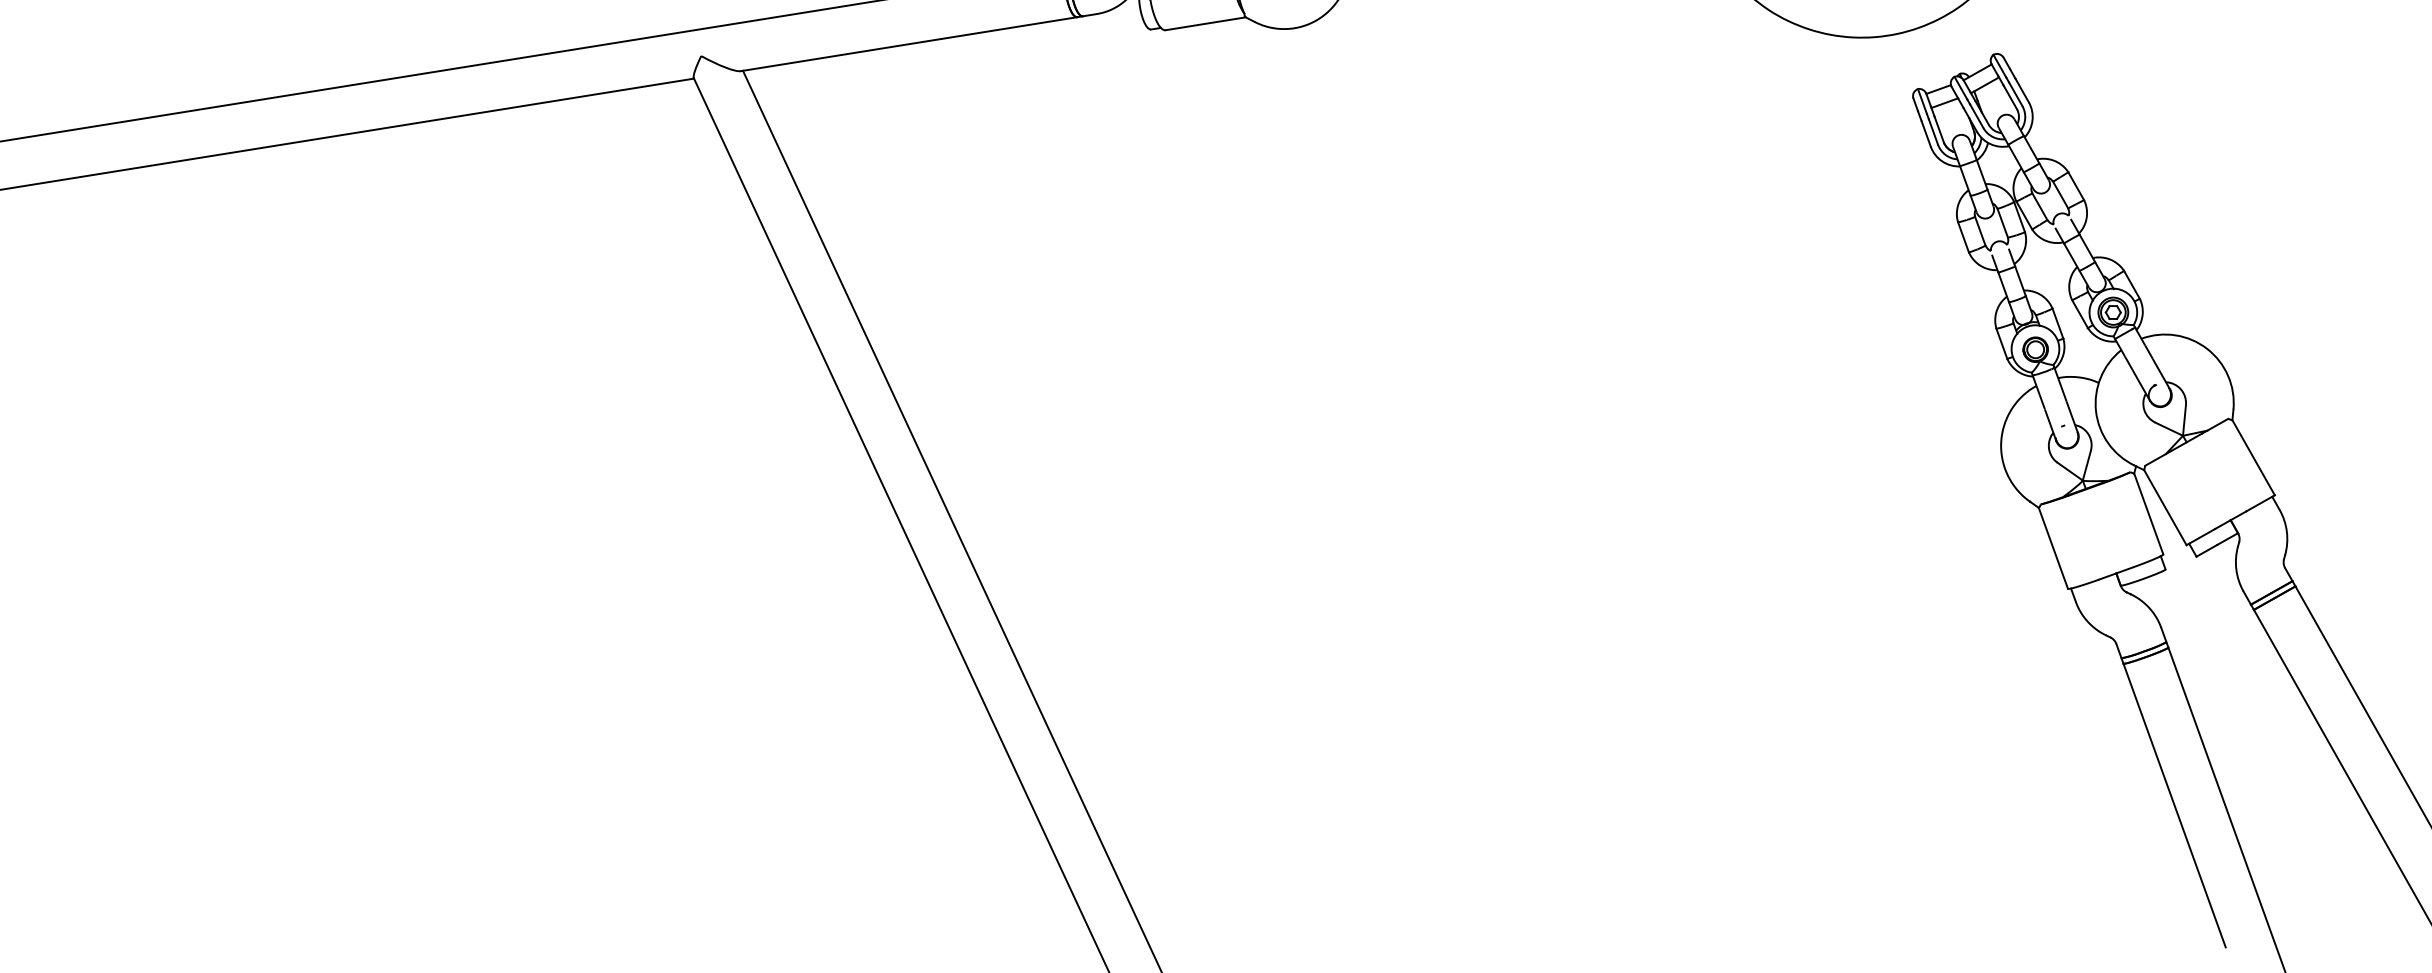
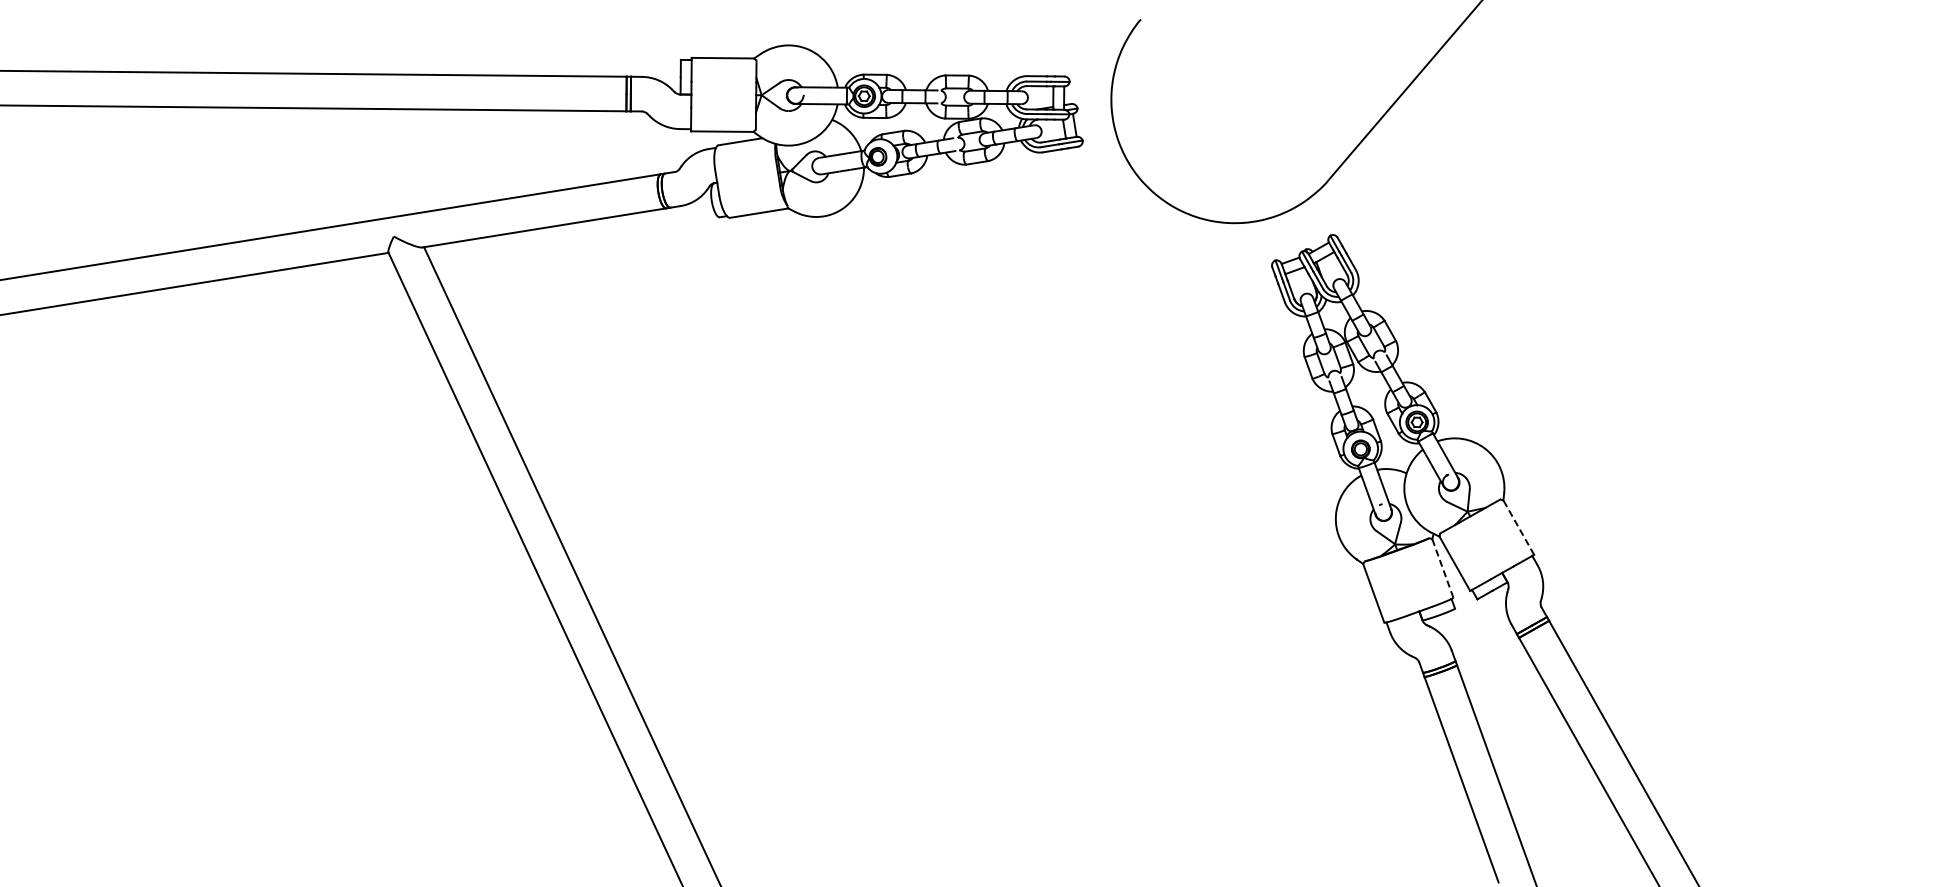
line: (2253, 457) -> (1518, 527), solid -> dashed
line: (2148, 512) -> (1442, 567), solid -> dashed

